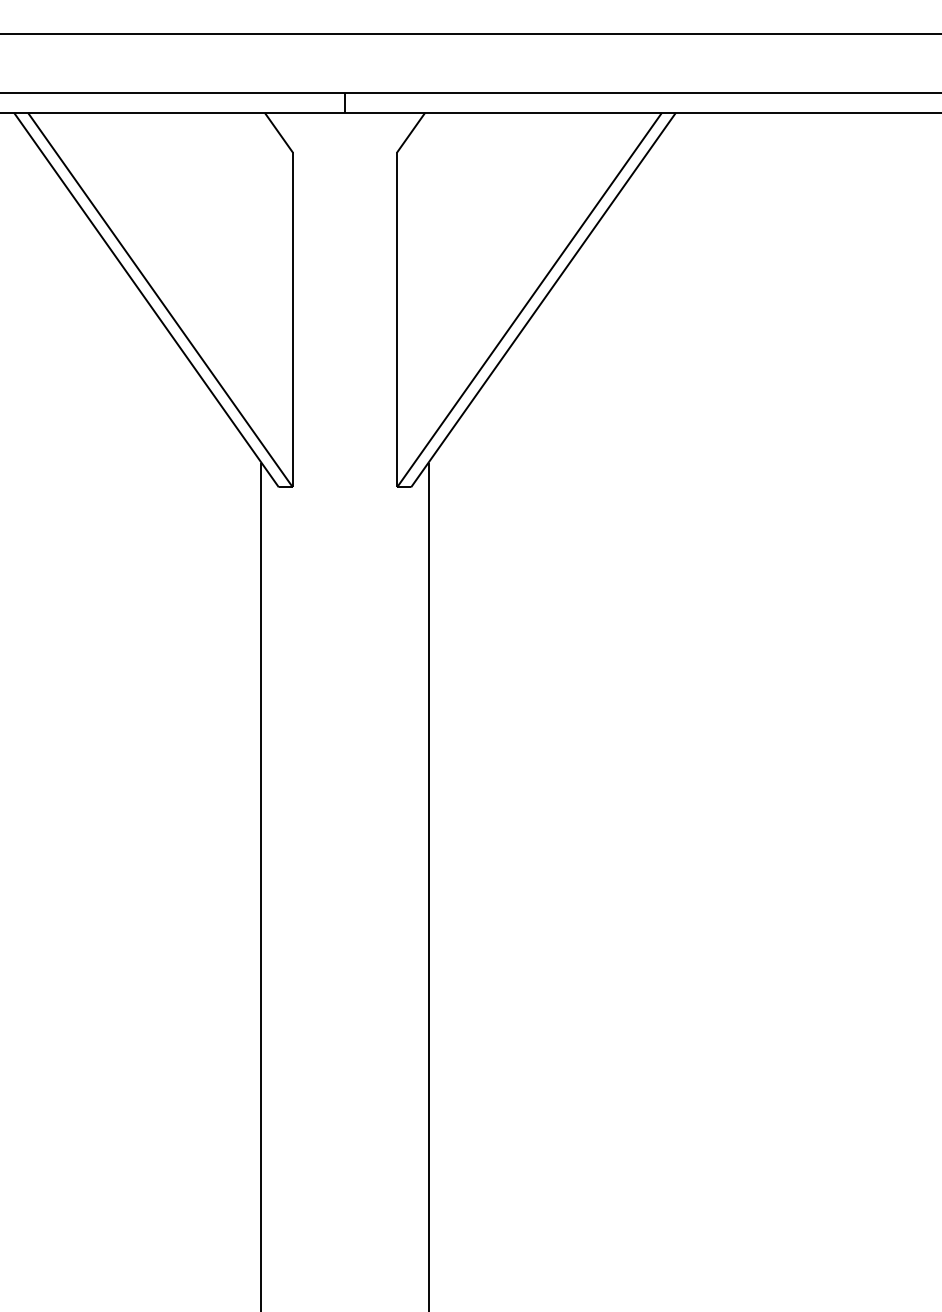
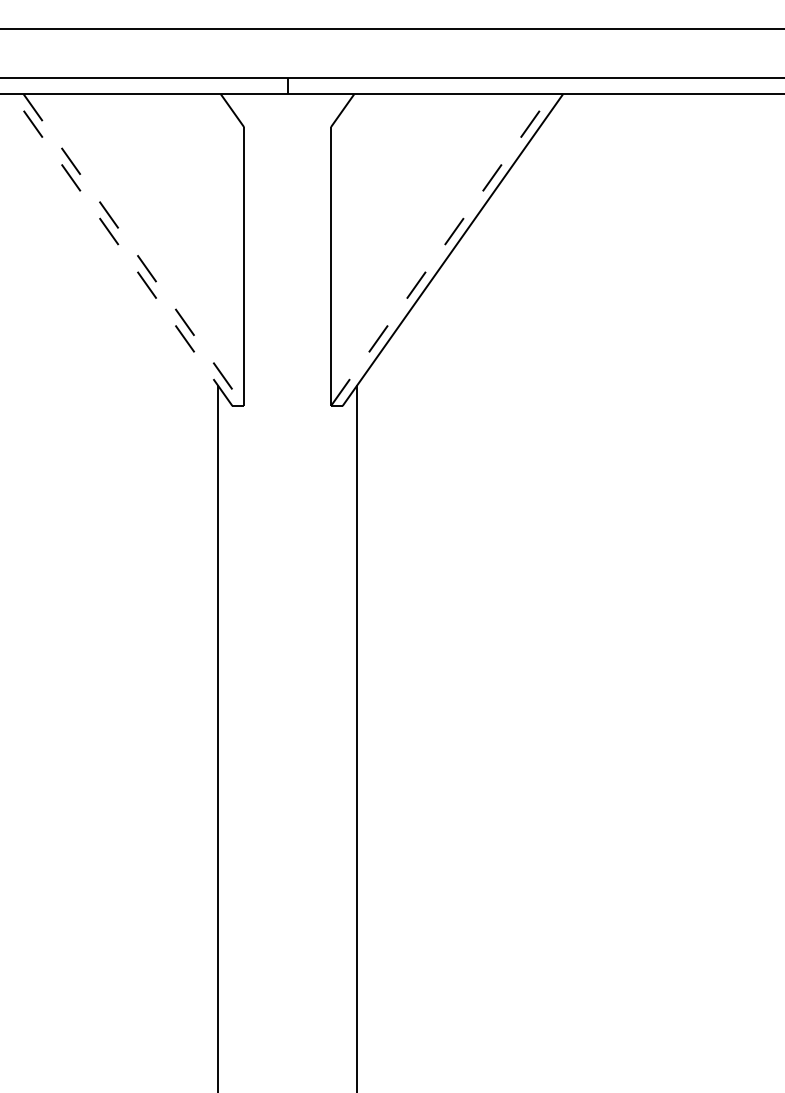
line: (146, 299) -> (122, 249), solid -> dashed
line: (529, 299) -> (441, 249), solid -> dashed
line: (160, 300) -> (133, 250), solid -> dashed

